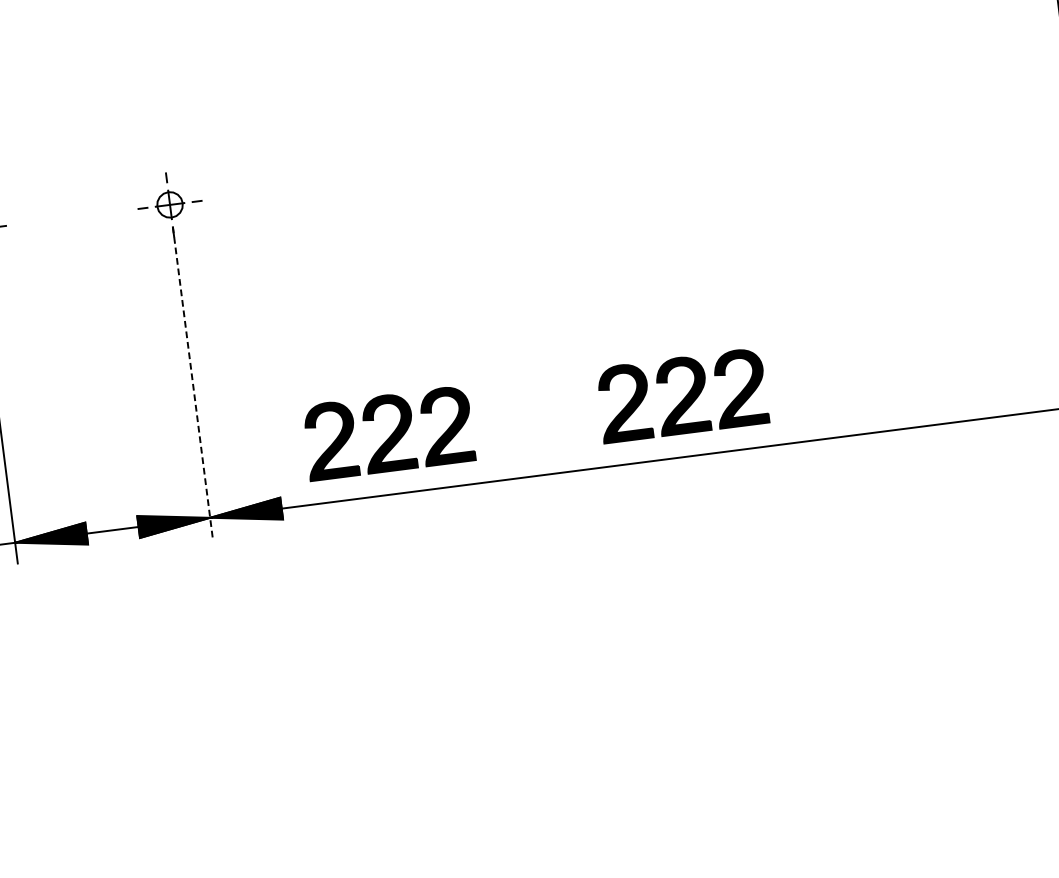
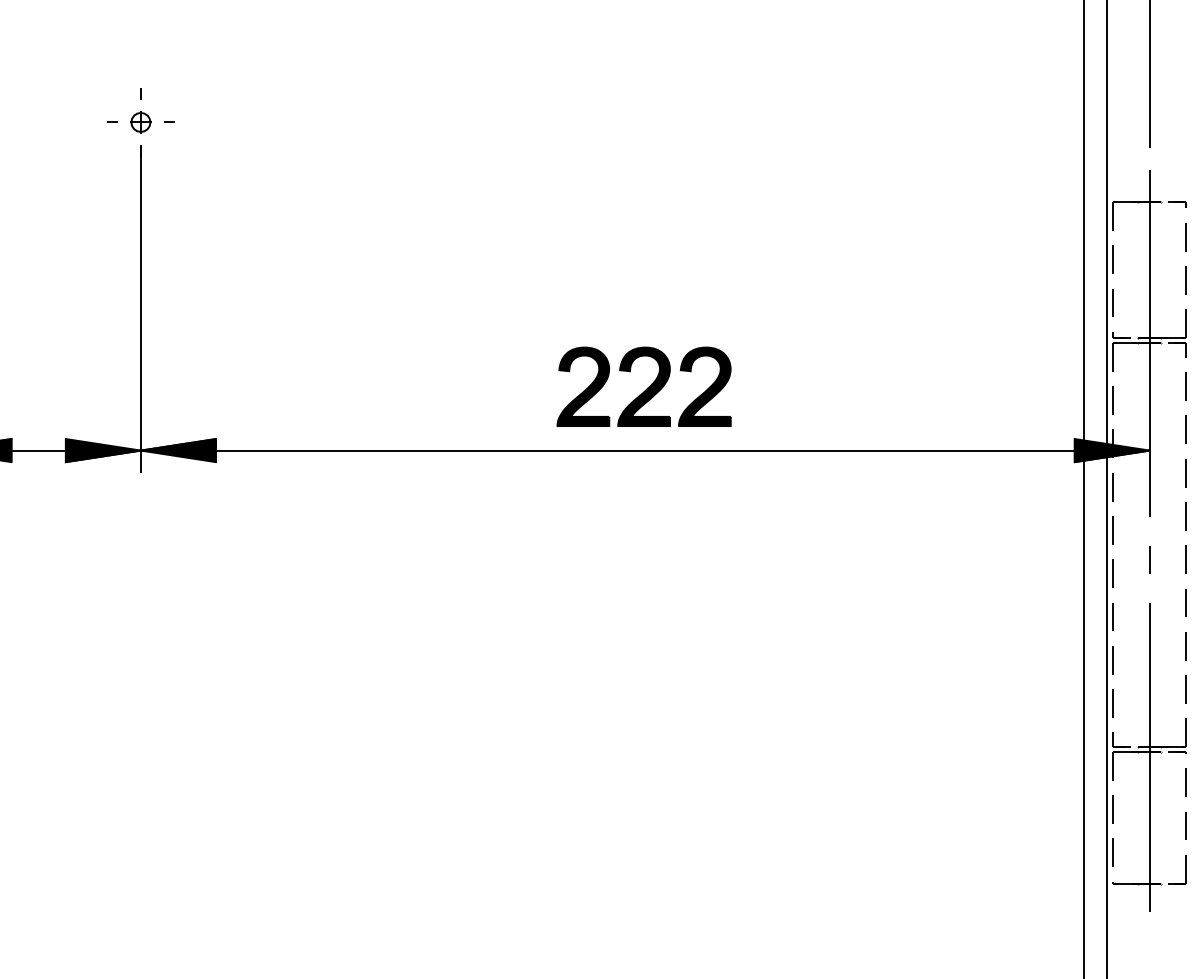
part: (169, 205) -> (140, 122), size x0.71
line: (192, 383) -> (140, 309), dashed -> solid
part: (387, 432) -> (335, 386), removed

